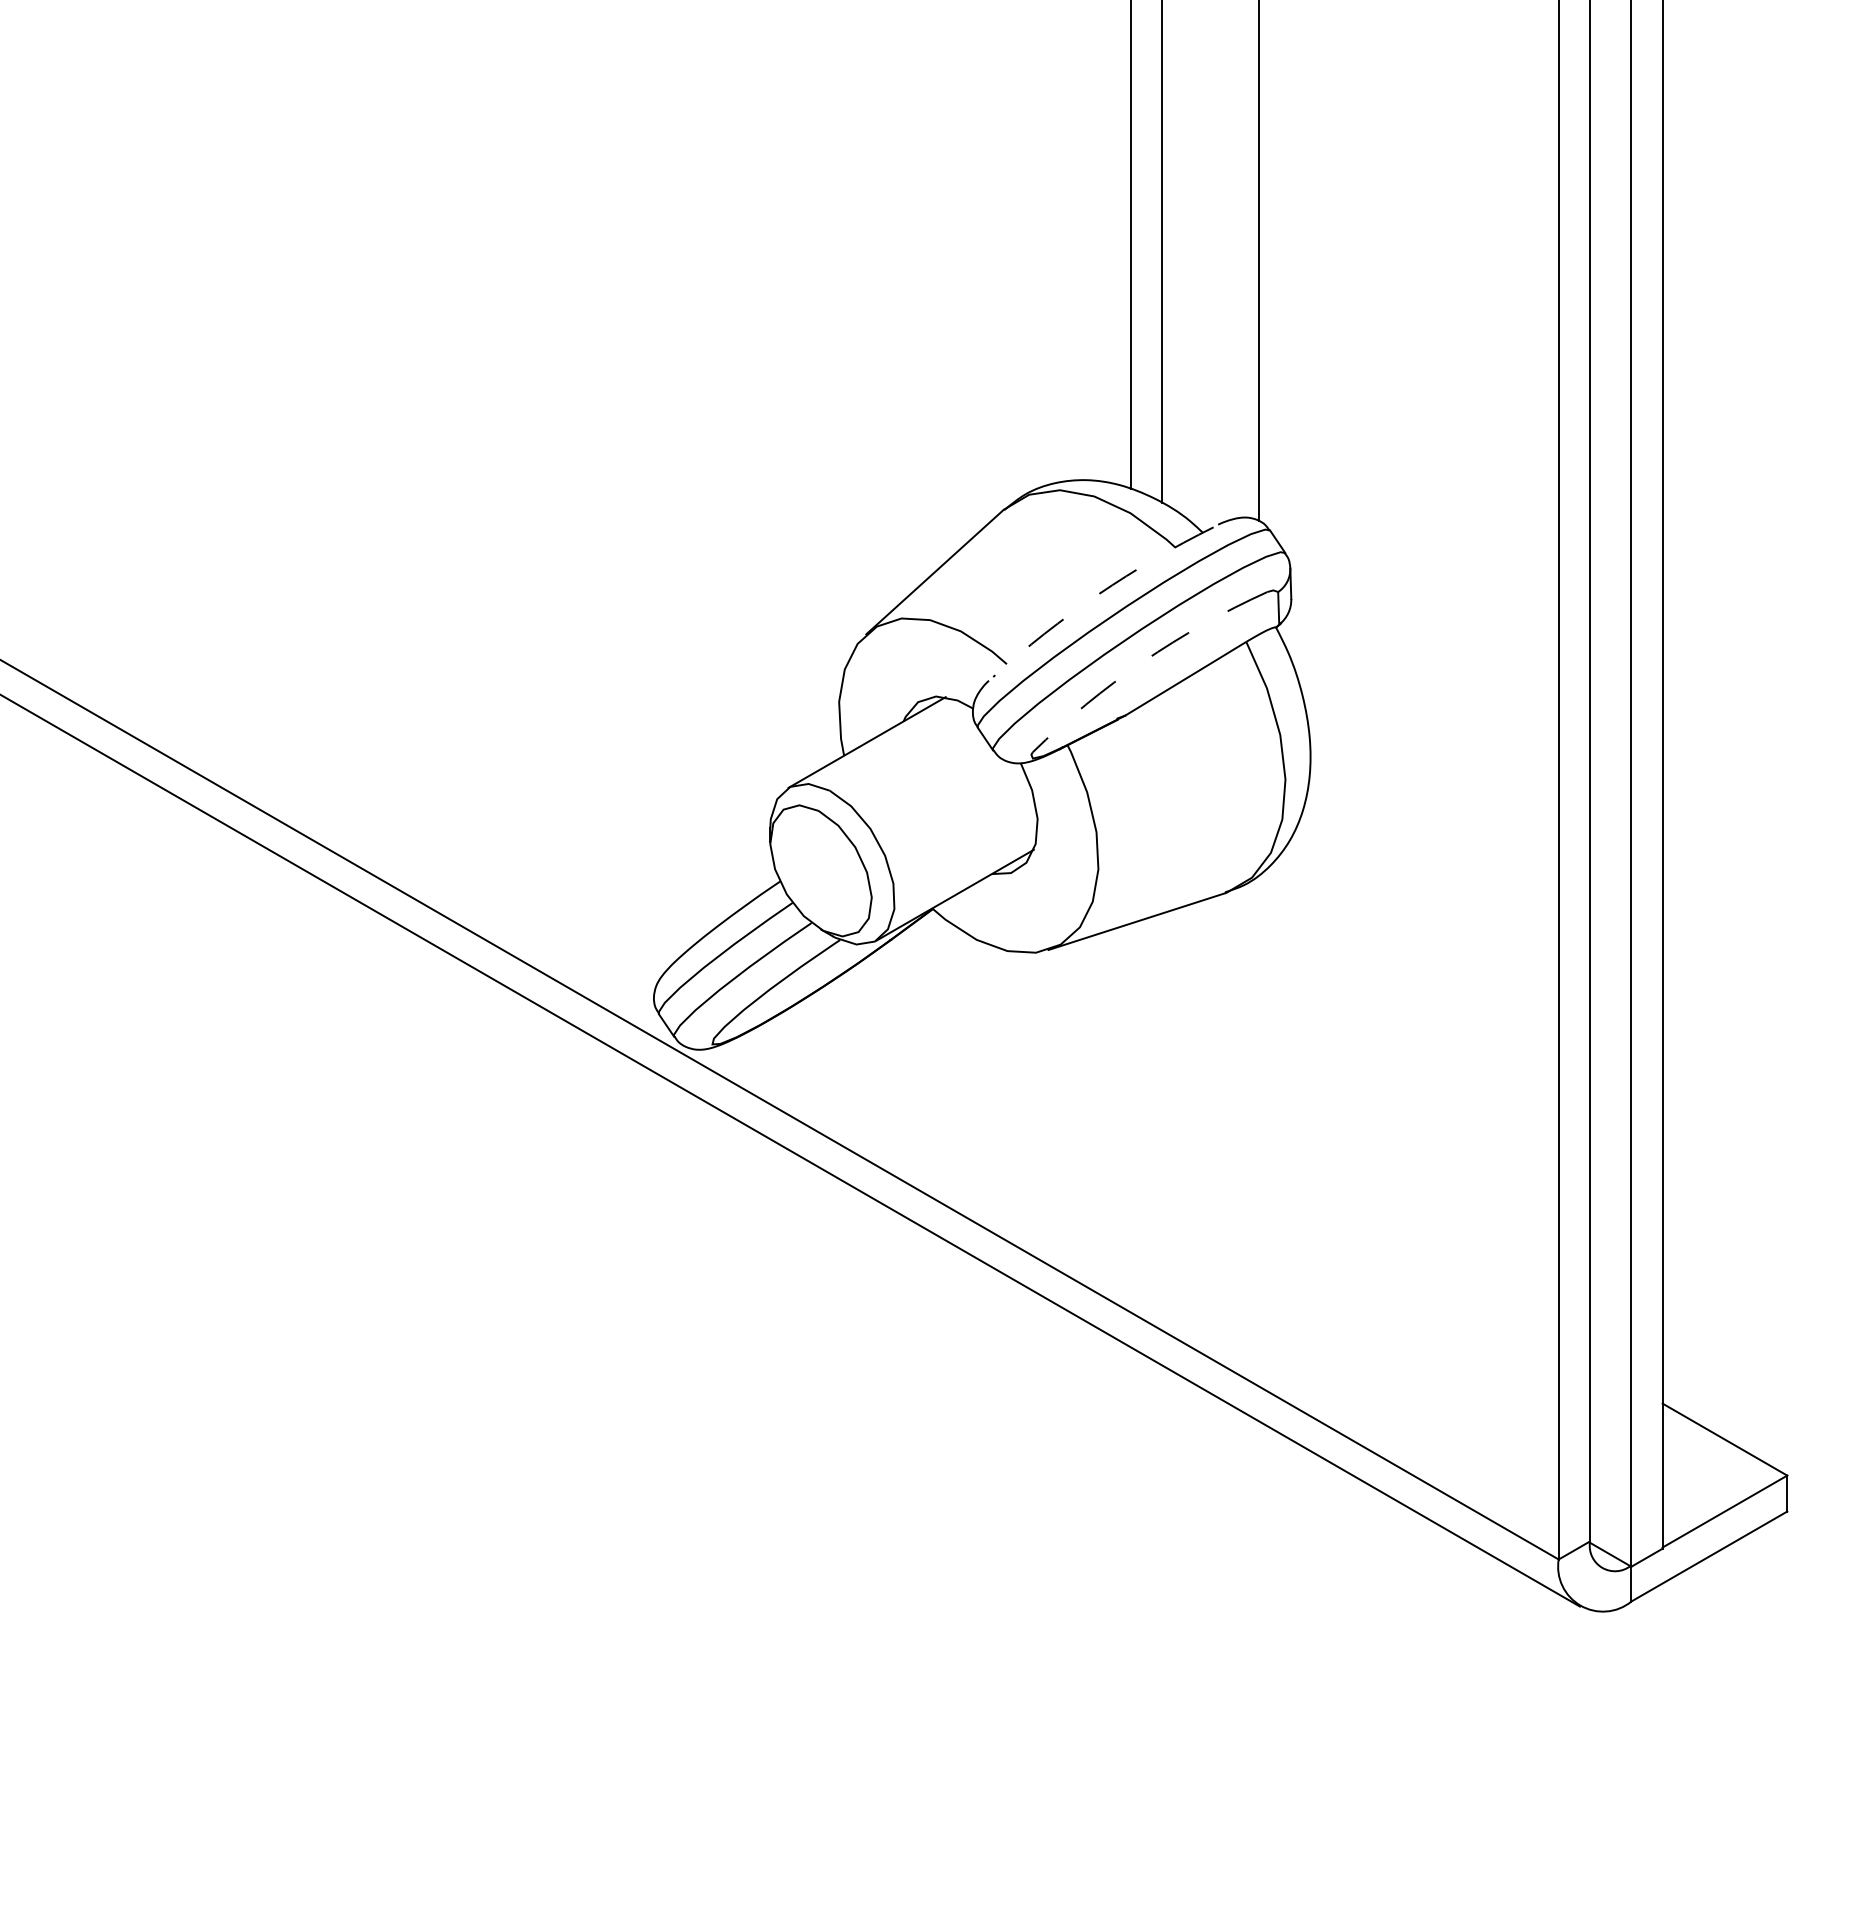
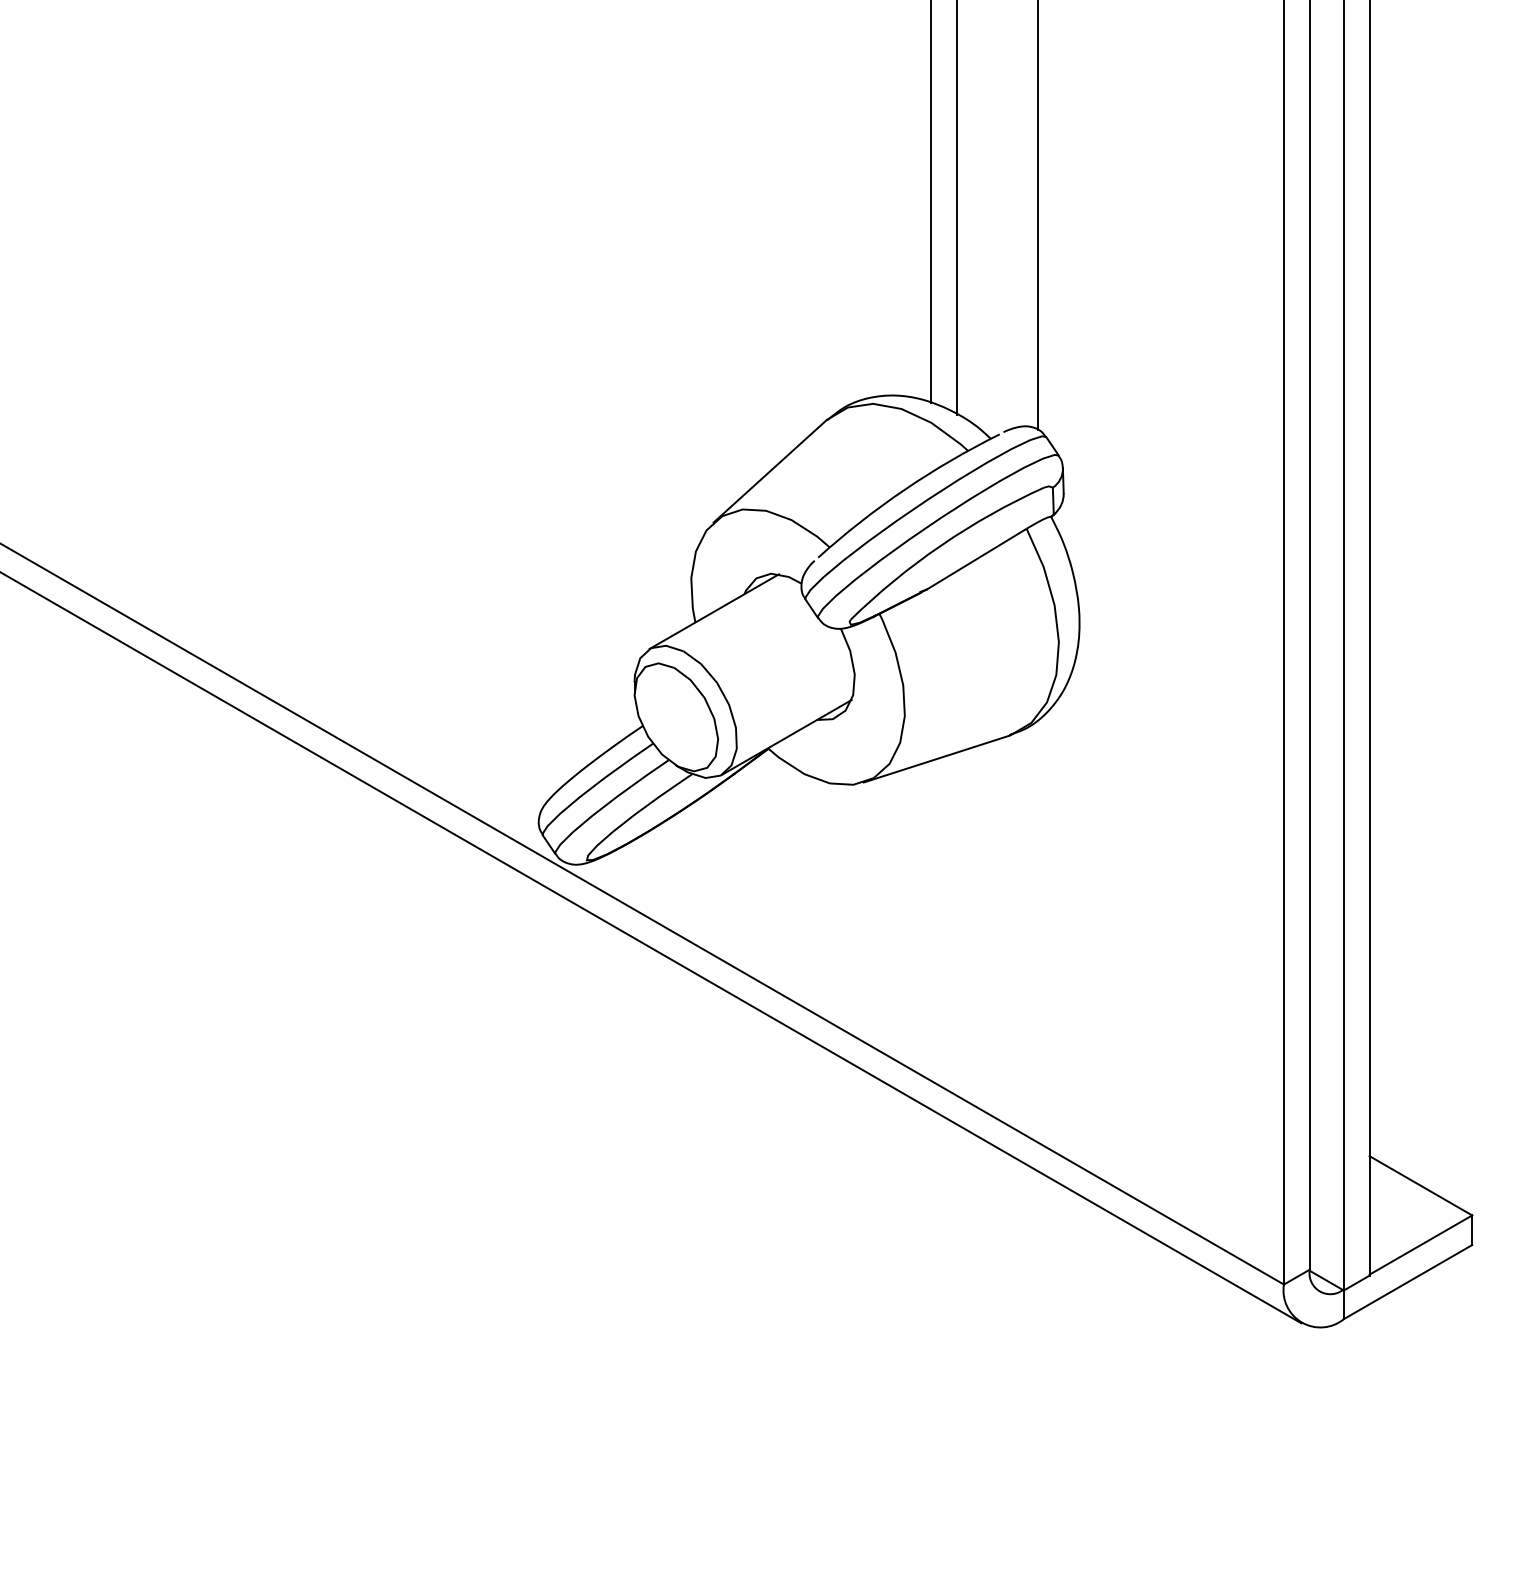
arc: (1098, 594) -> (904, 489), dashed -> solid
arc: (1142, 662) -> (941, 545), dashed -> solid

